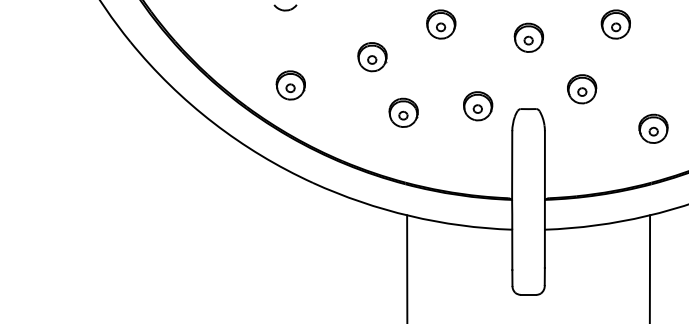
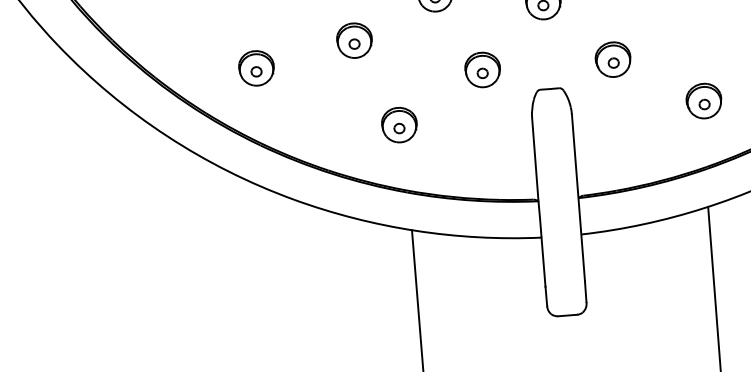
part: (290, 85) -> (256, 68), moved
part: (478, 106) -> (483, 70), moved
part: (403, 112) -> (399, 124), moved

